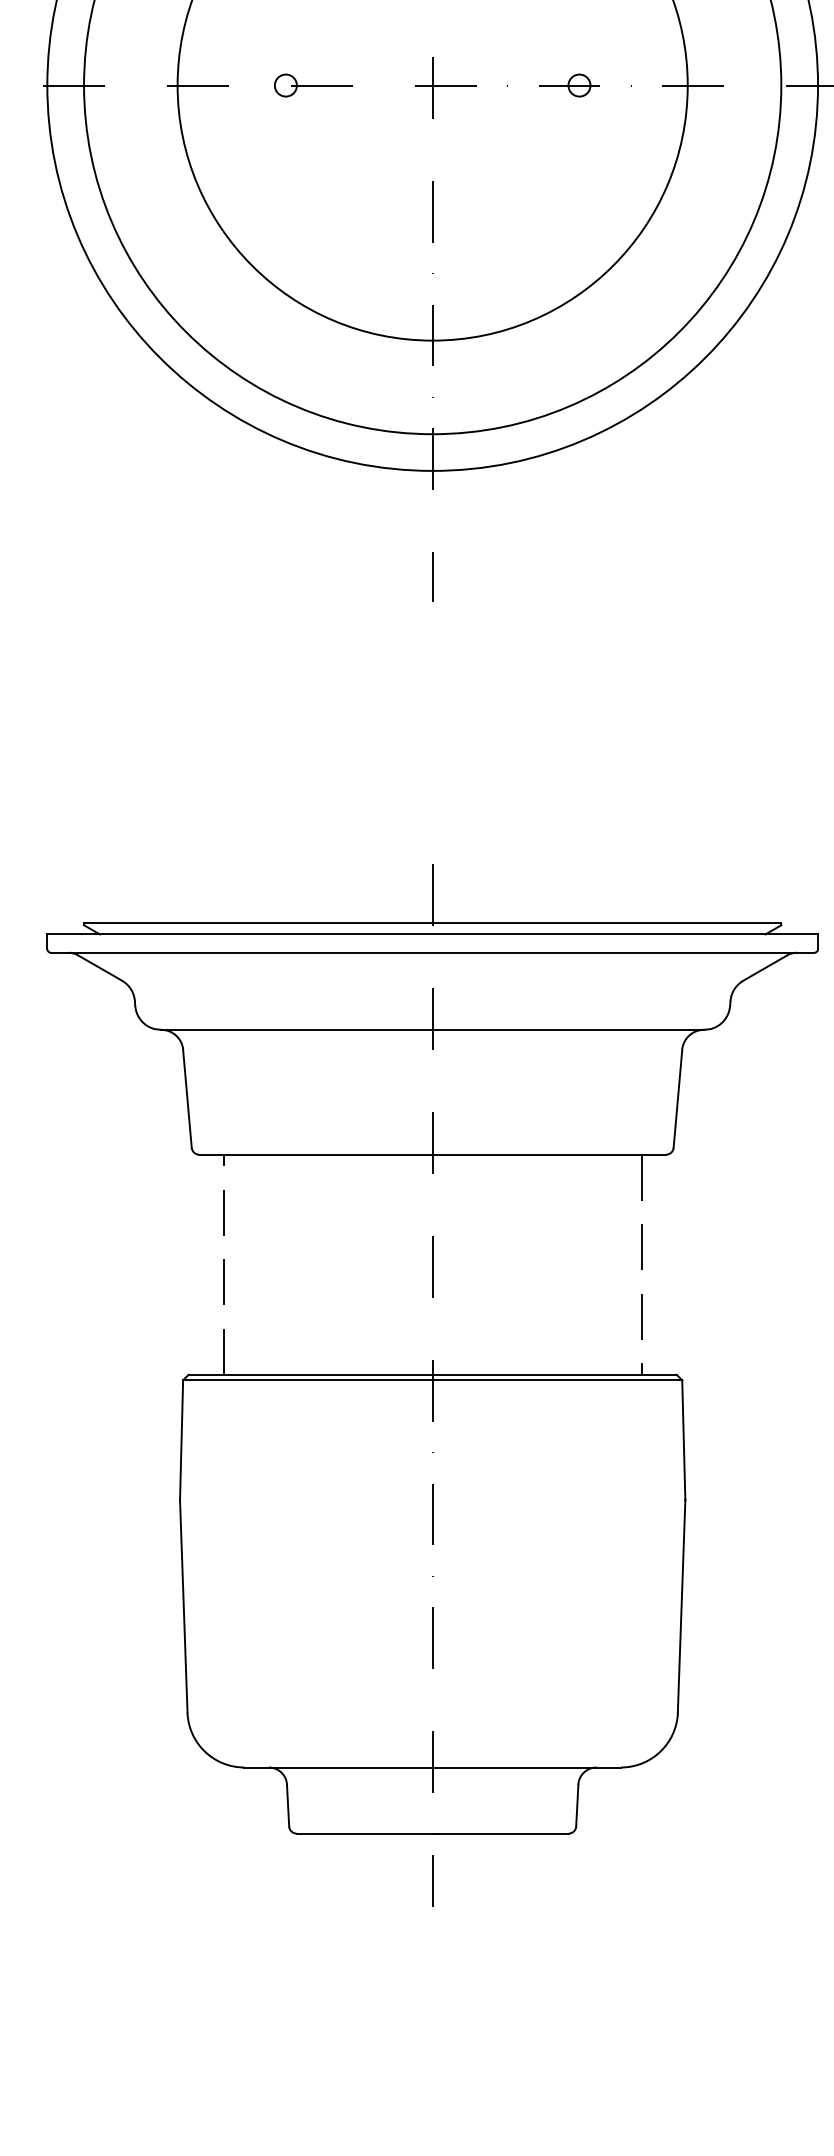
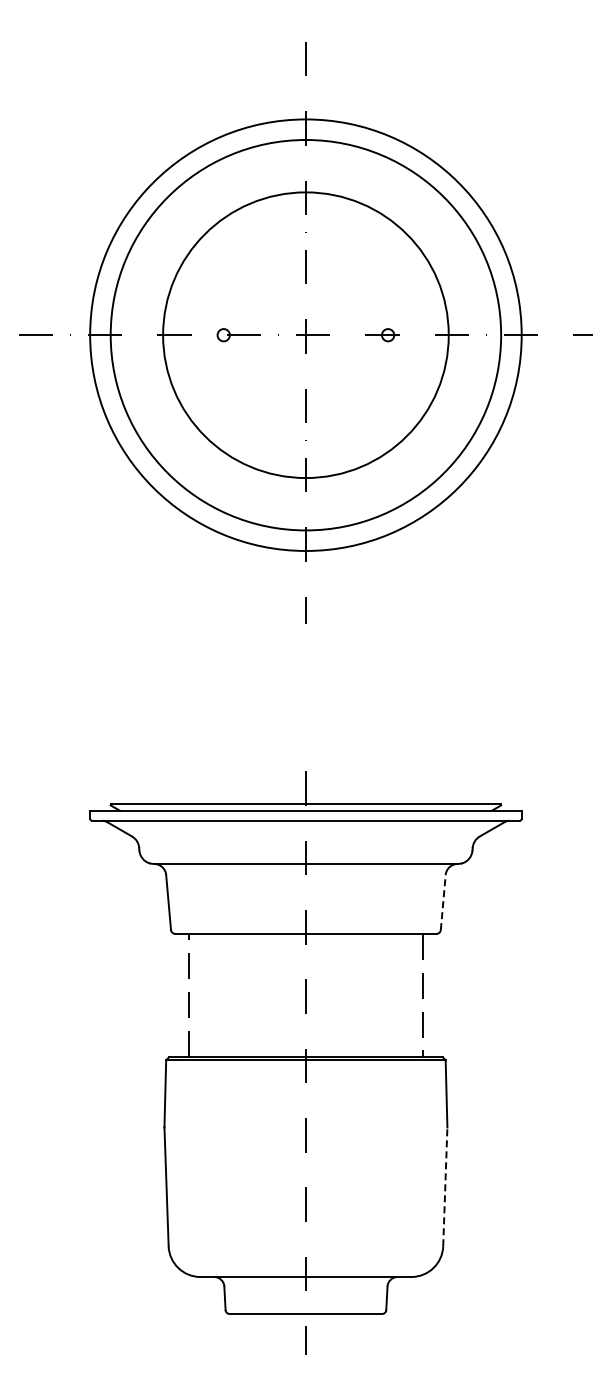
line: (678, 1098) -> (443, 902), solid -> dashed
line: (681, 1605) -> (445, 1186), solid -> dashed

